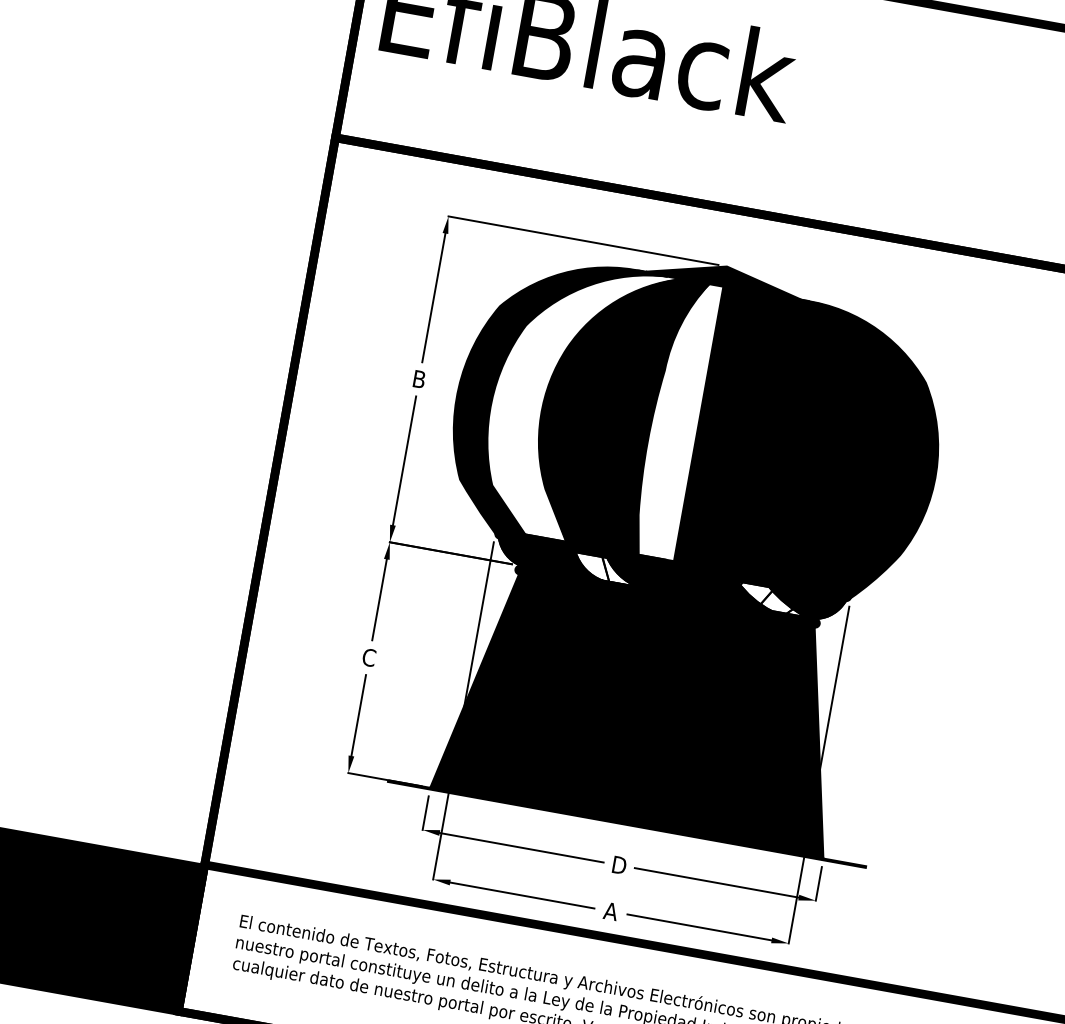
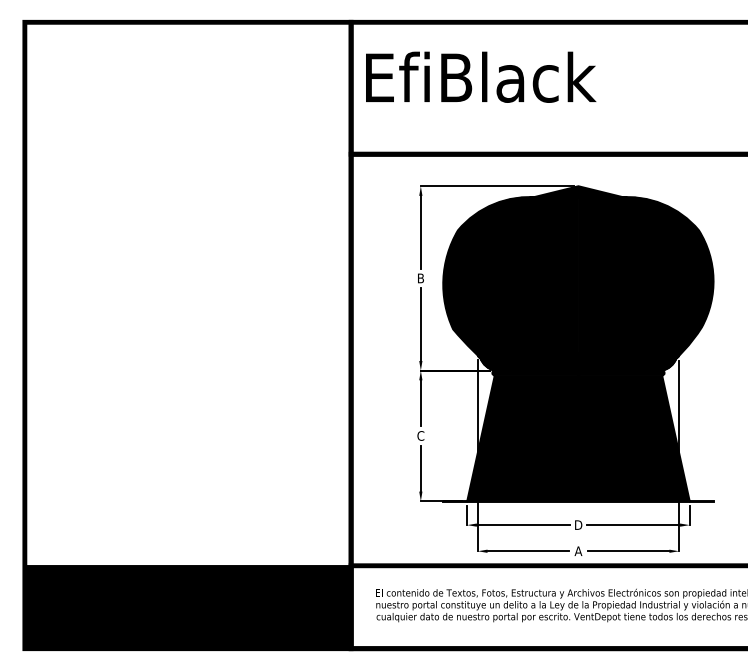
fill: (575, 400) -> (508, 274), added
fill: (676, 418) -> (565, 274), added
fill: (605, 567) -> (541, 363), added
fill: (771, 597) -> (635, 363), added

